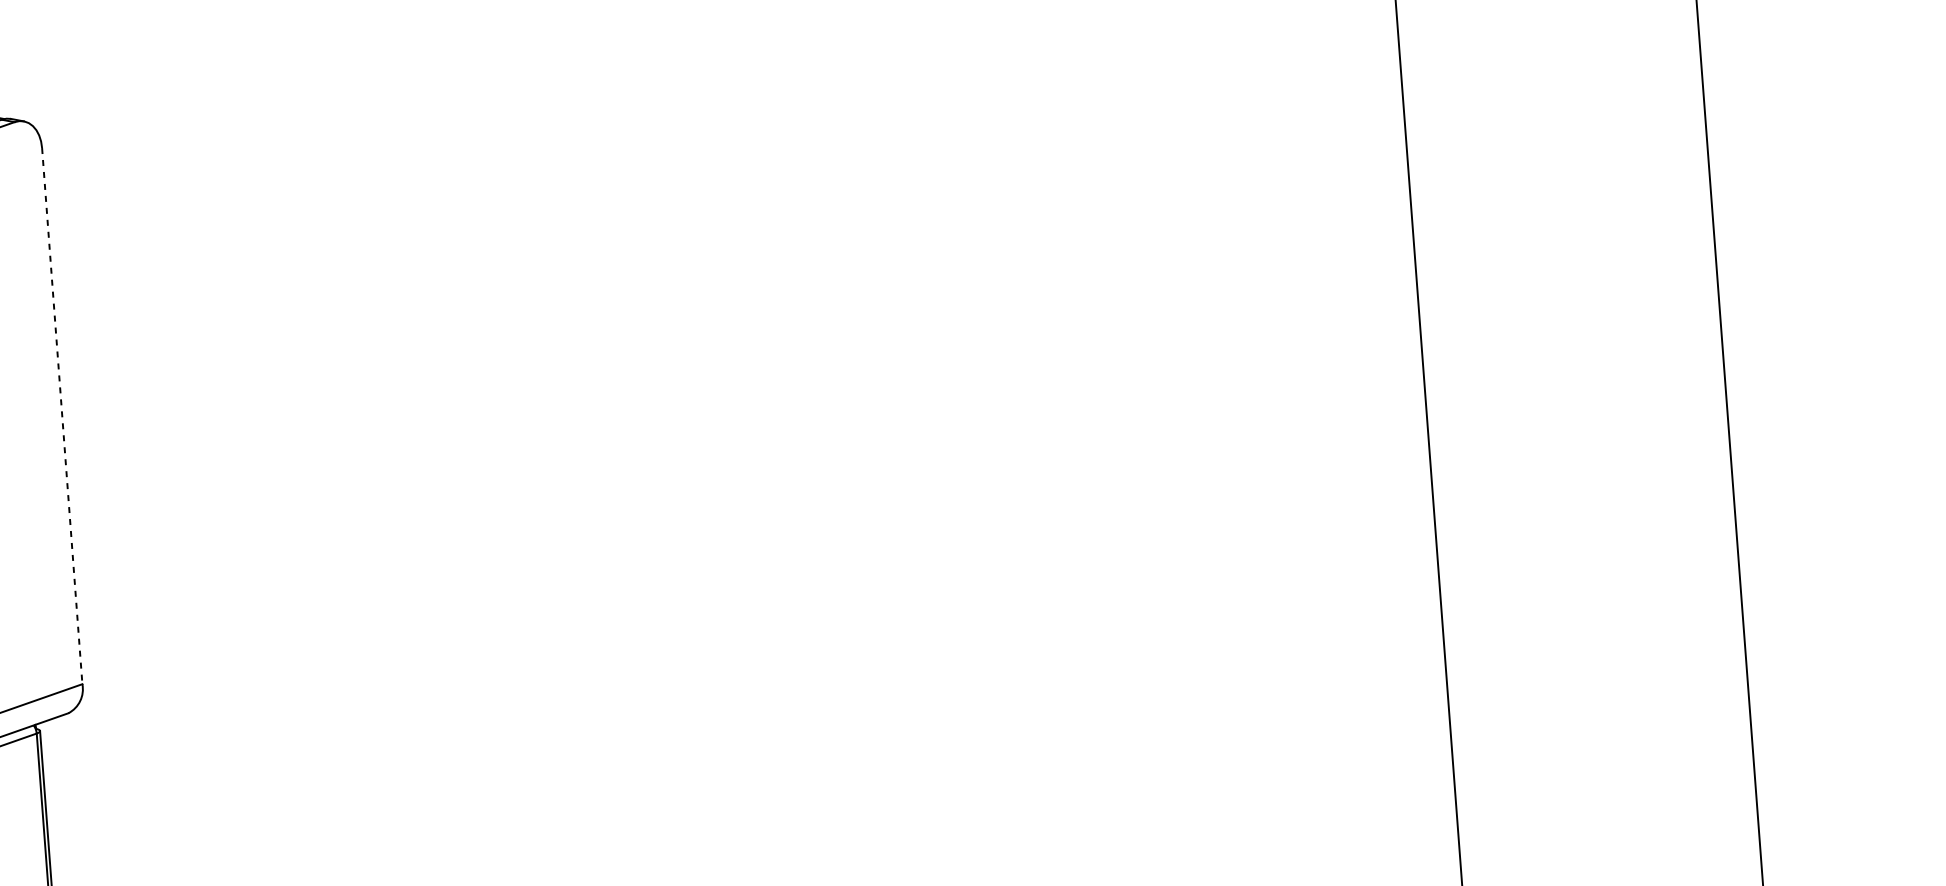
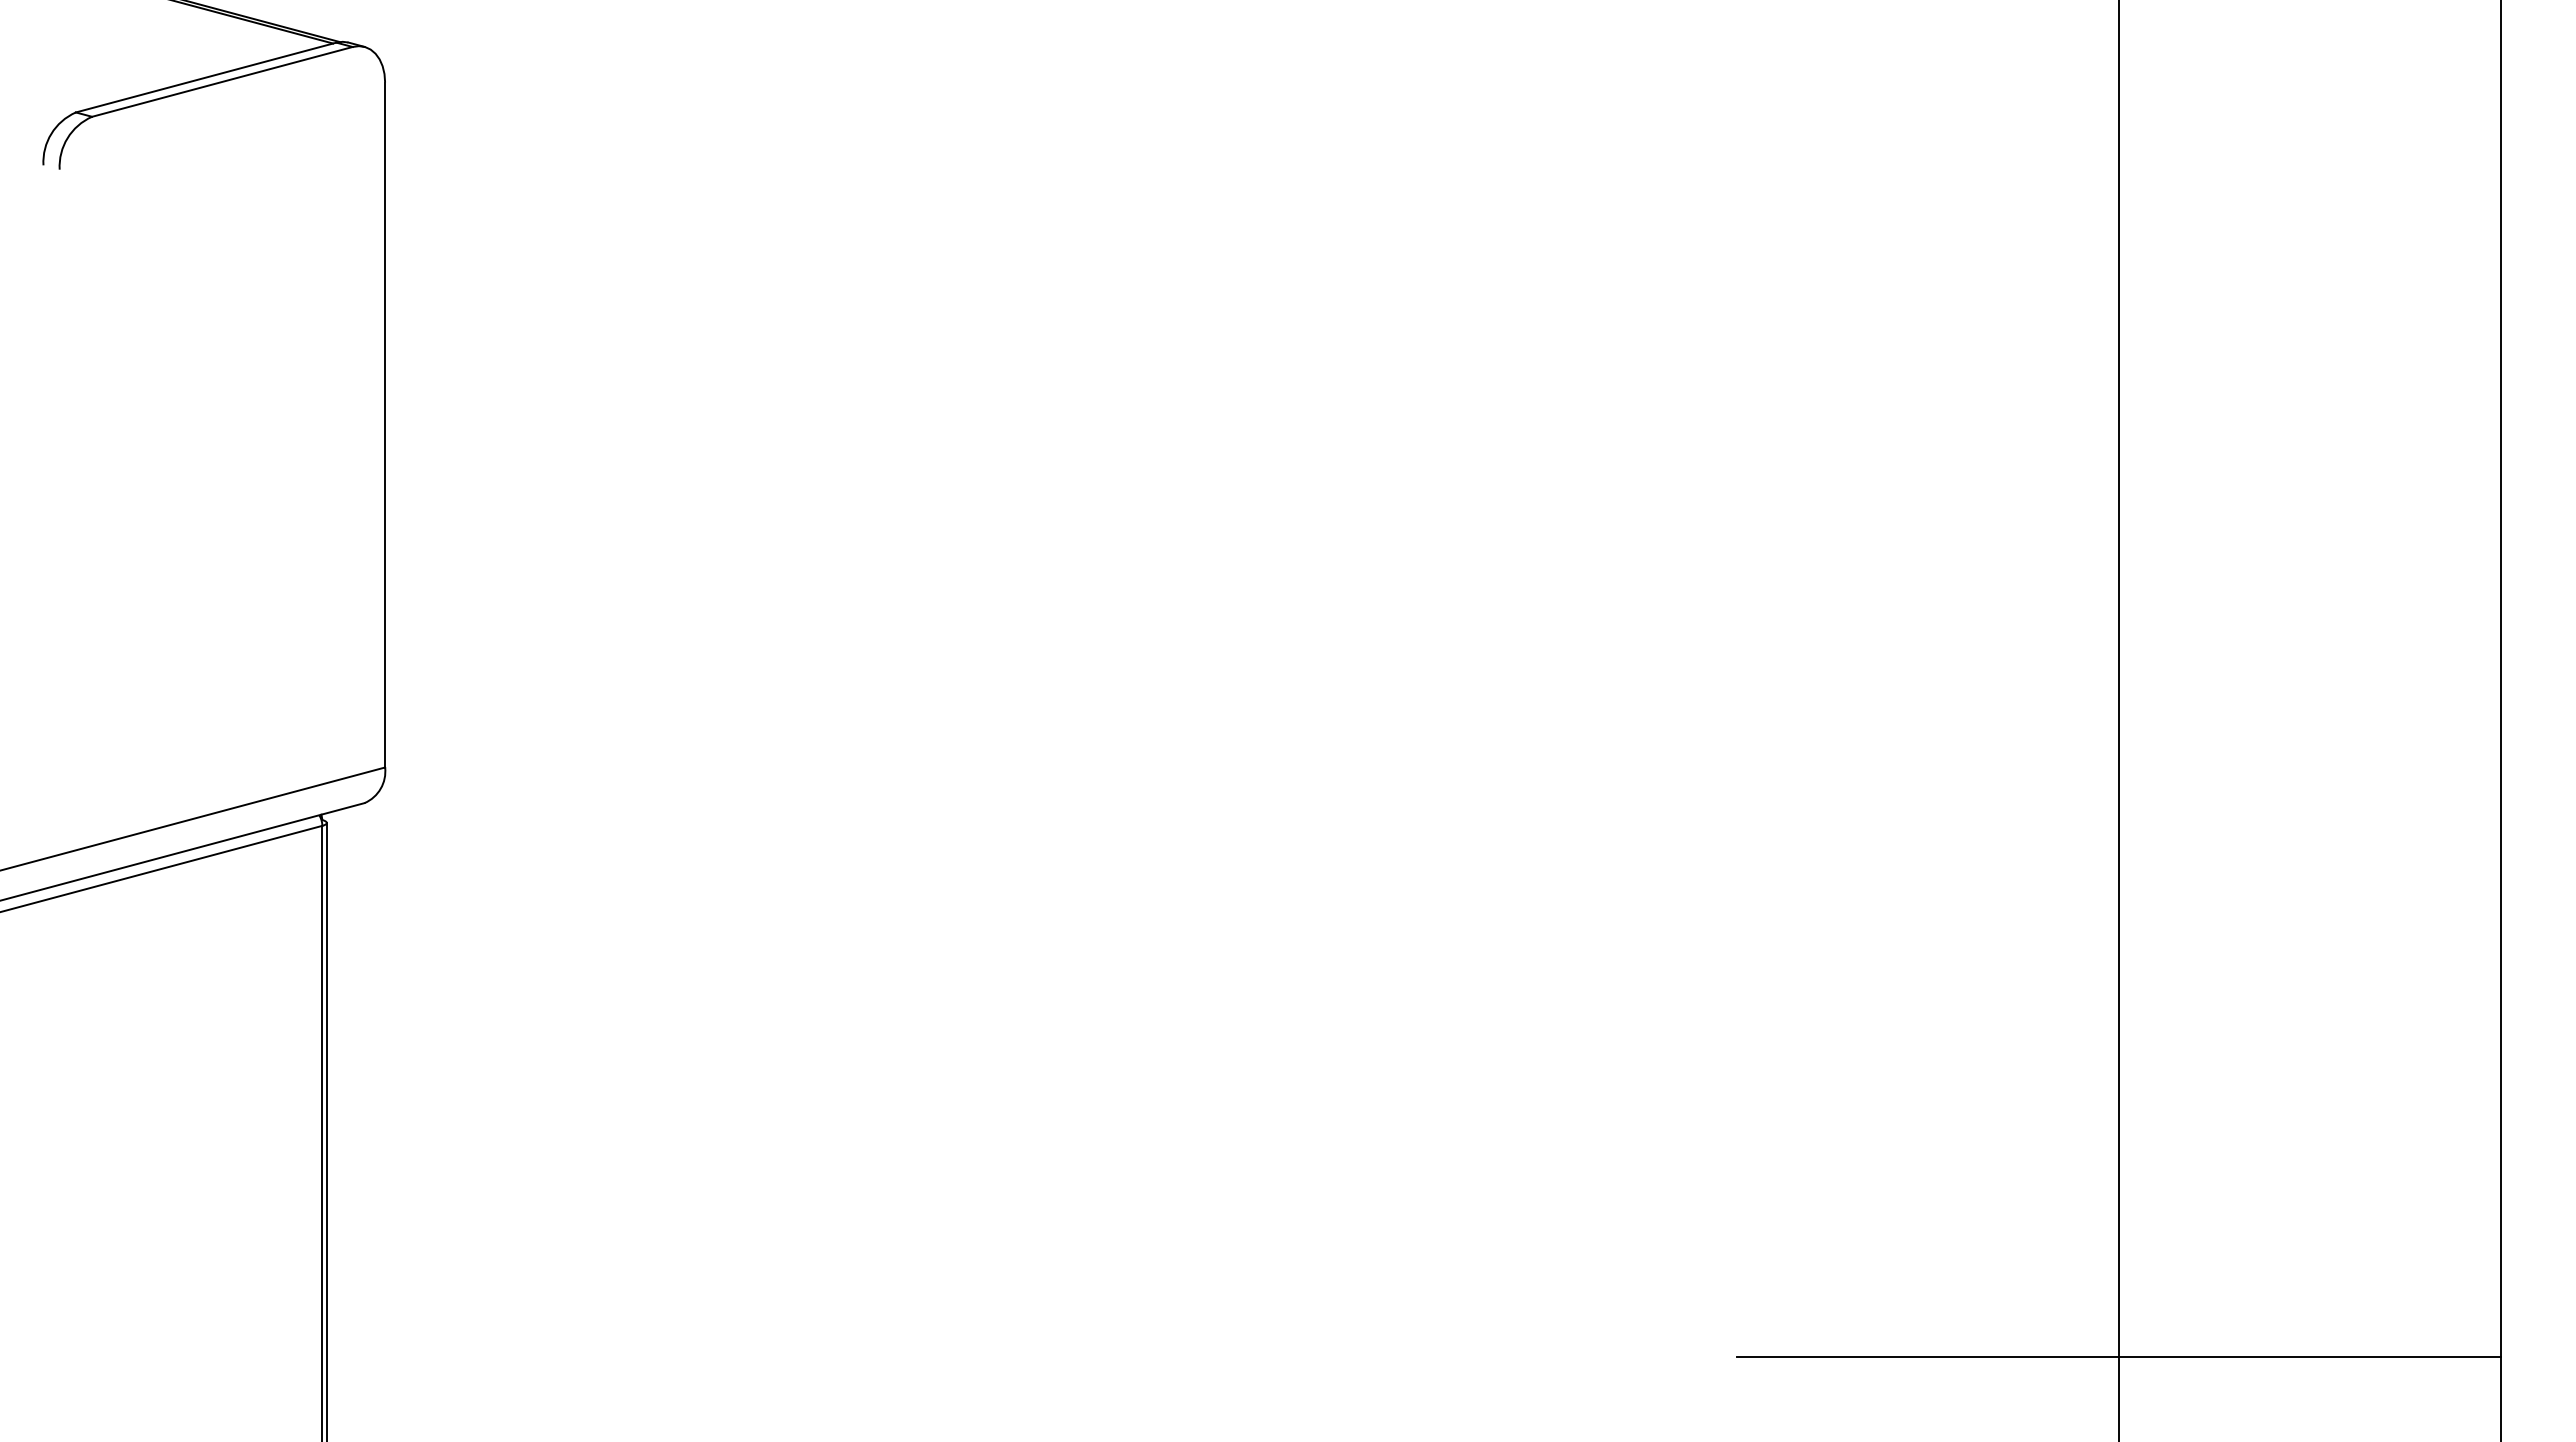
line: (62, 416) -> (385, 425), dashed -> solid

